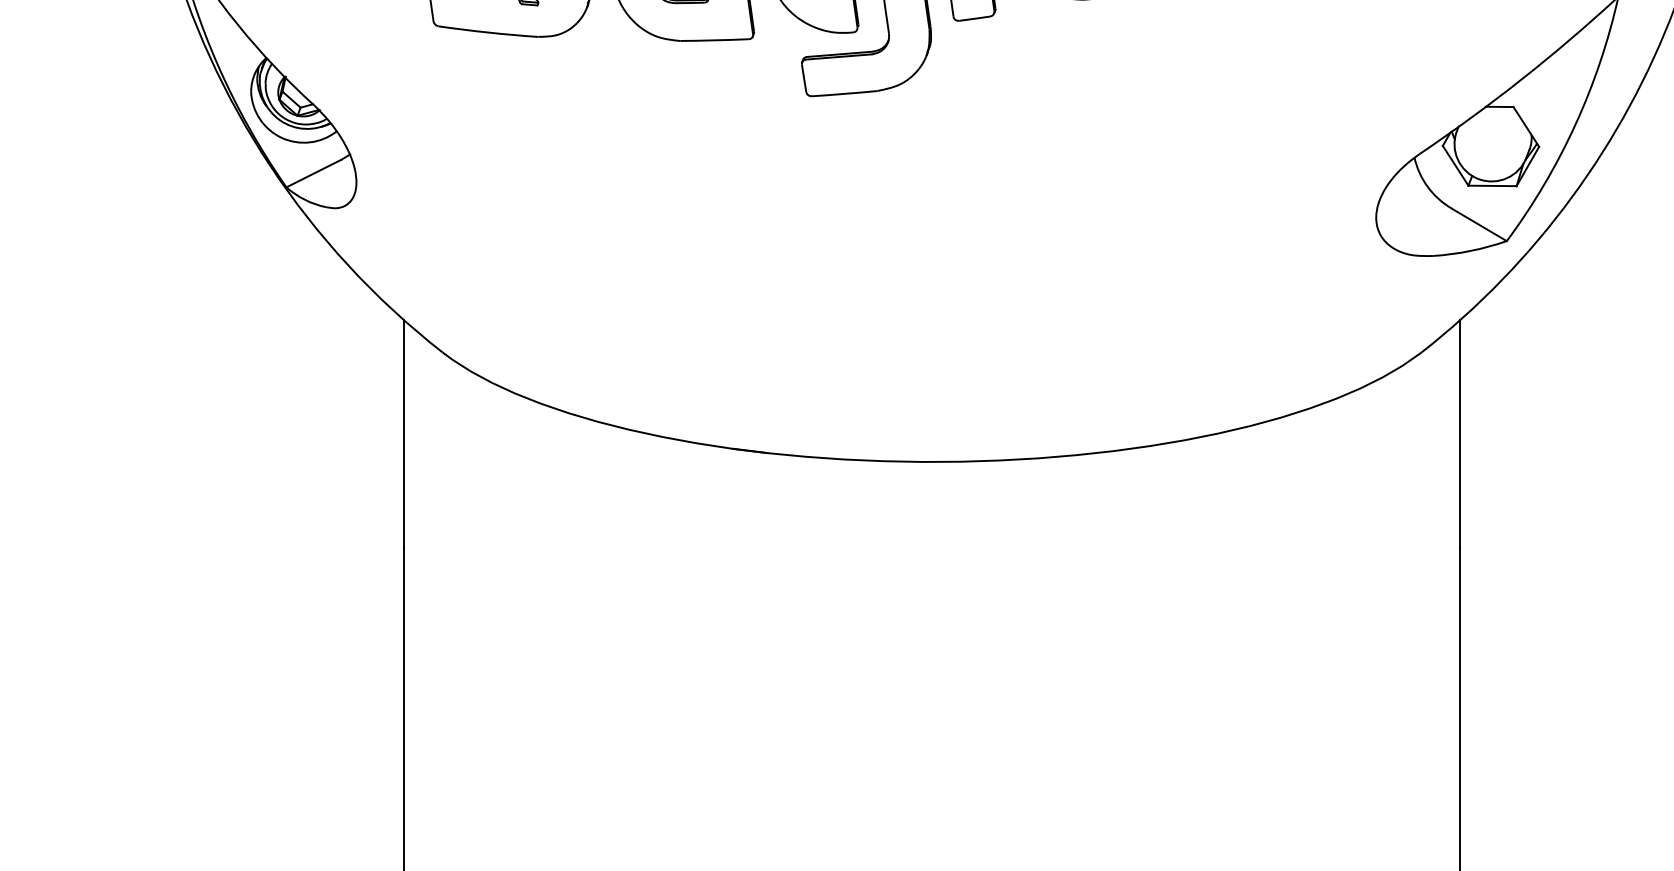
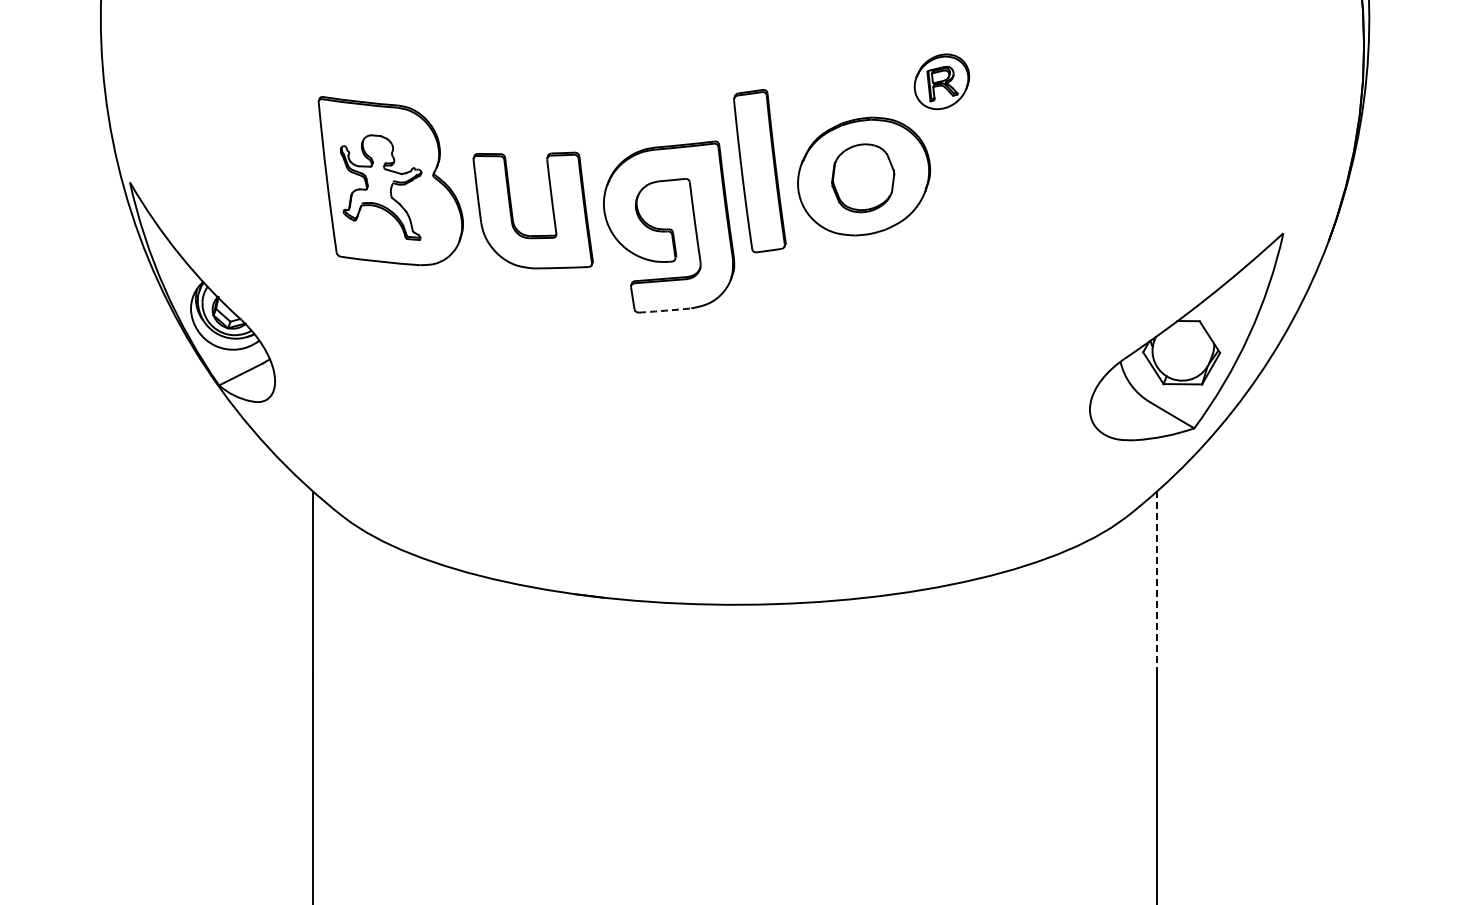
arc: (845, 93) -> (665, 310), solid -> dashed
line: (1459, 434) -> (1156, 582), solid -> dashed

